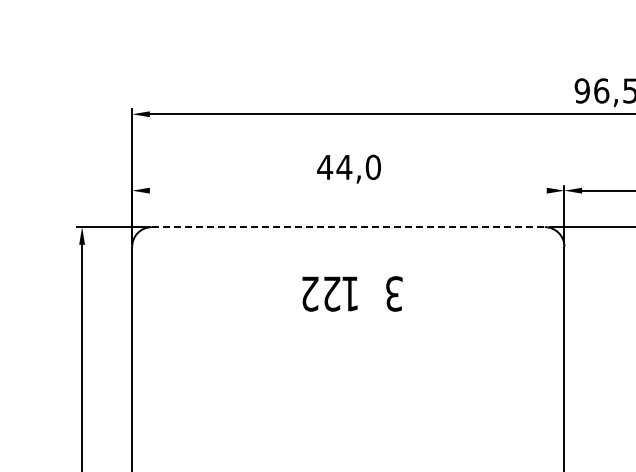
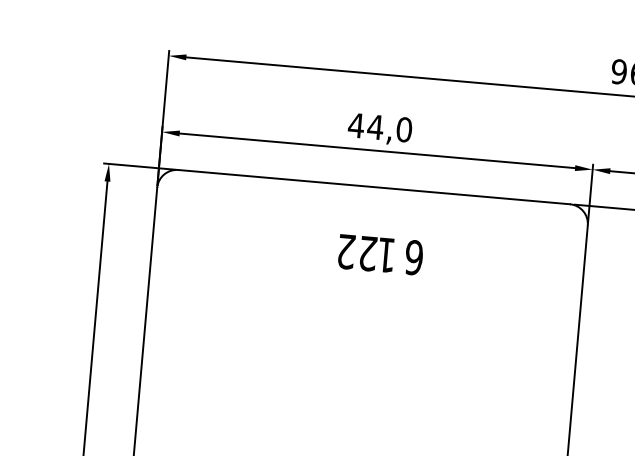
line: (347, 190) -> (376, 150), added
line: (348, 227) -> (374, 187), dashed -> solid
text: (329, 293) -> (365, 253), moved
text: (393, 293) -> (413, 257), 3 -> 6

